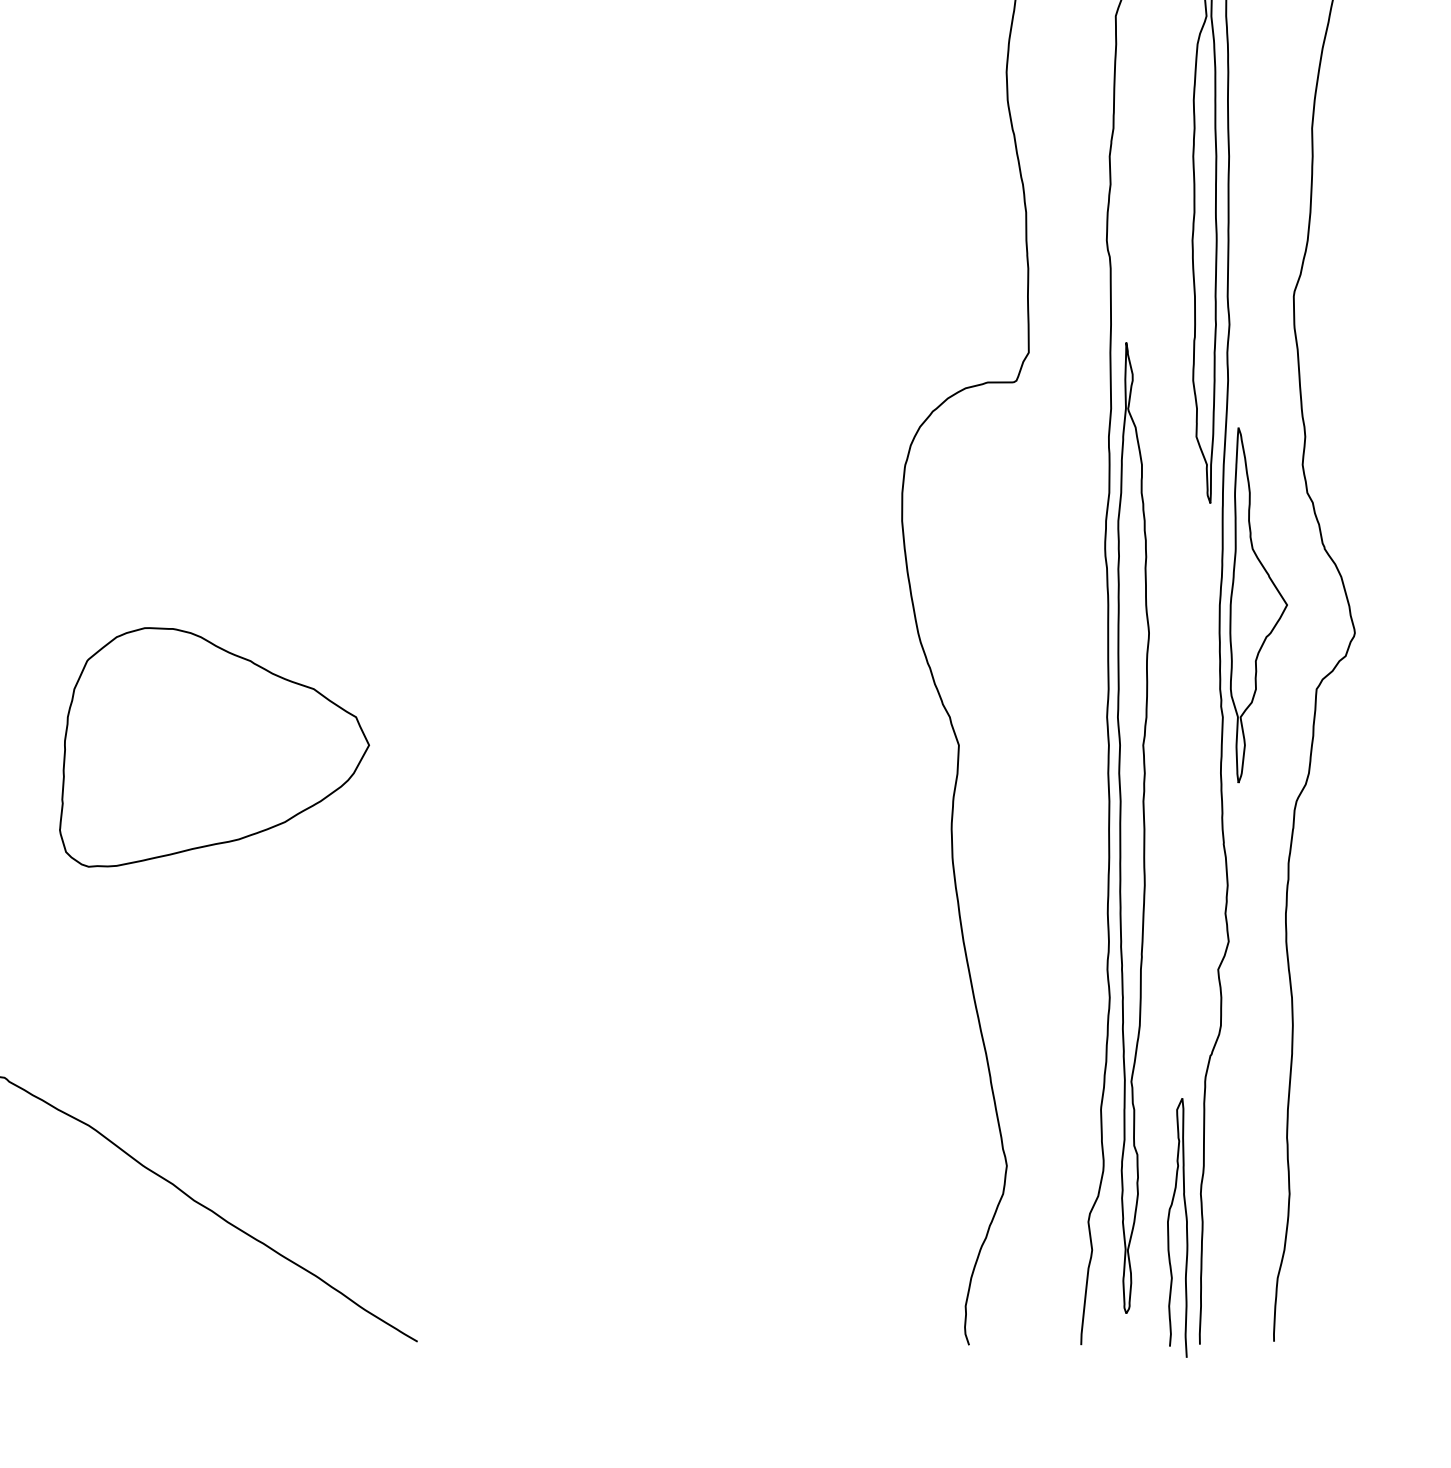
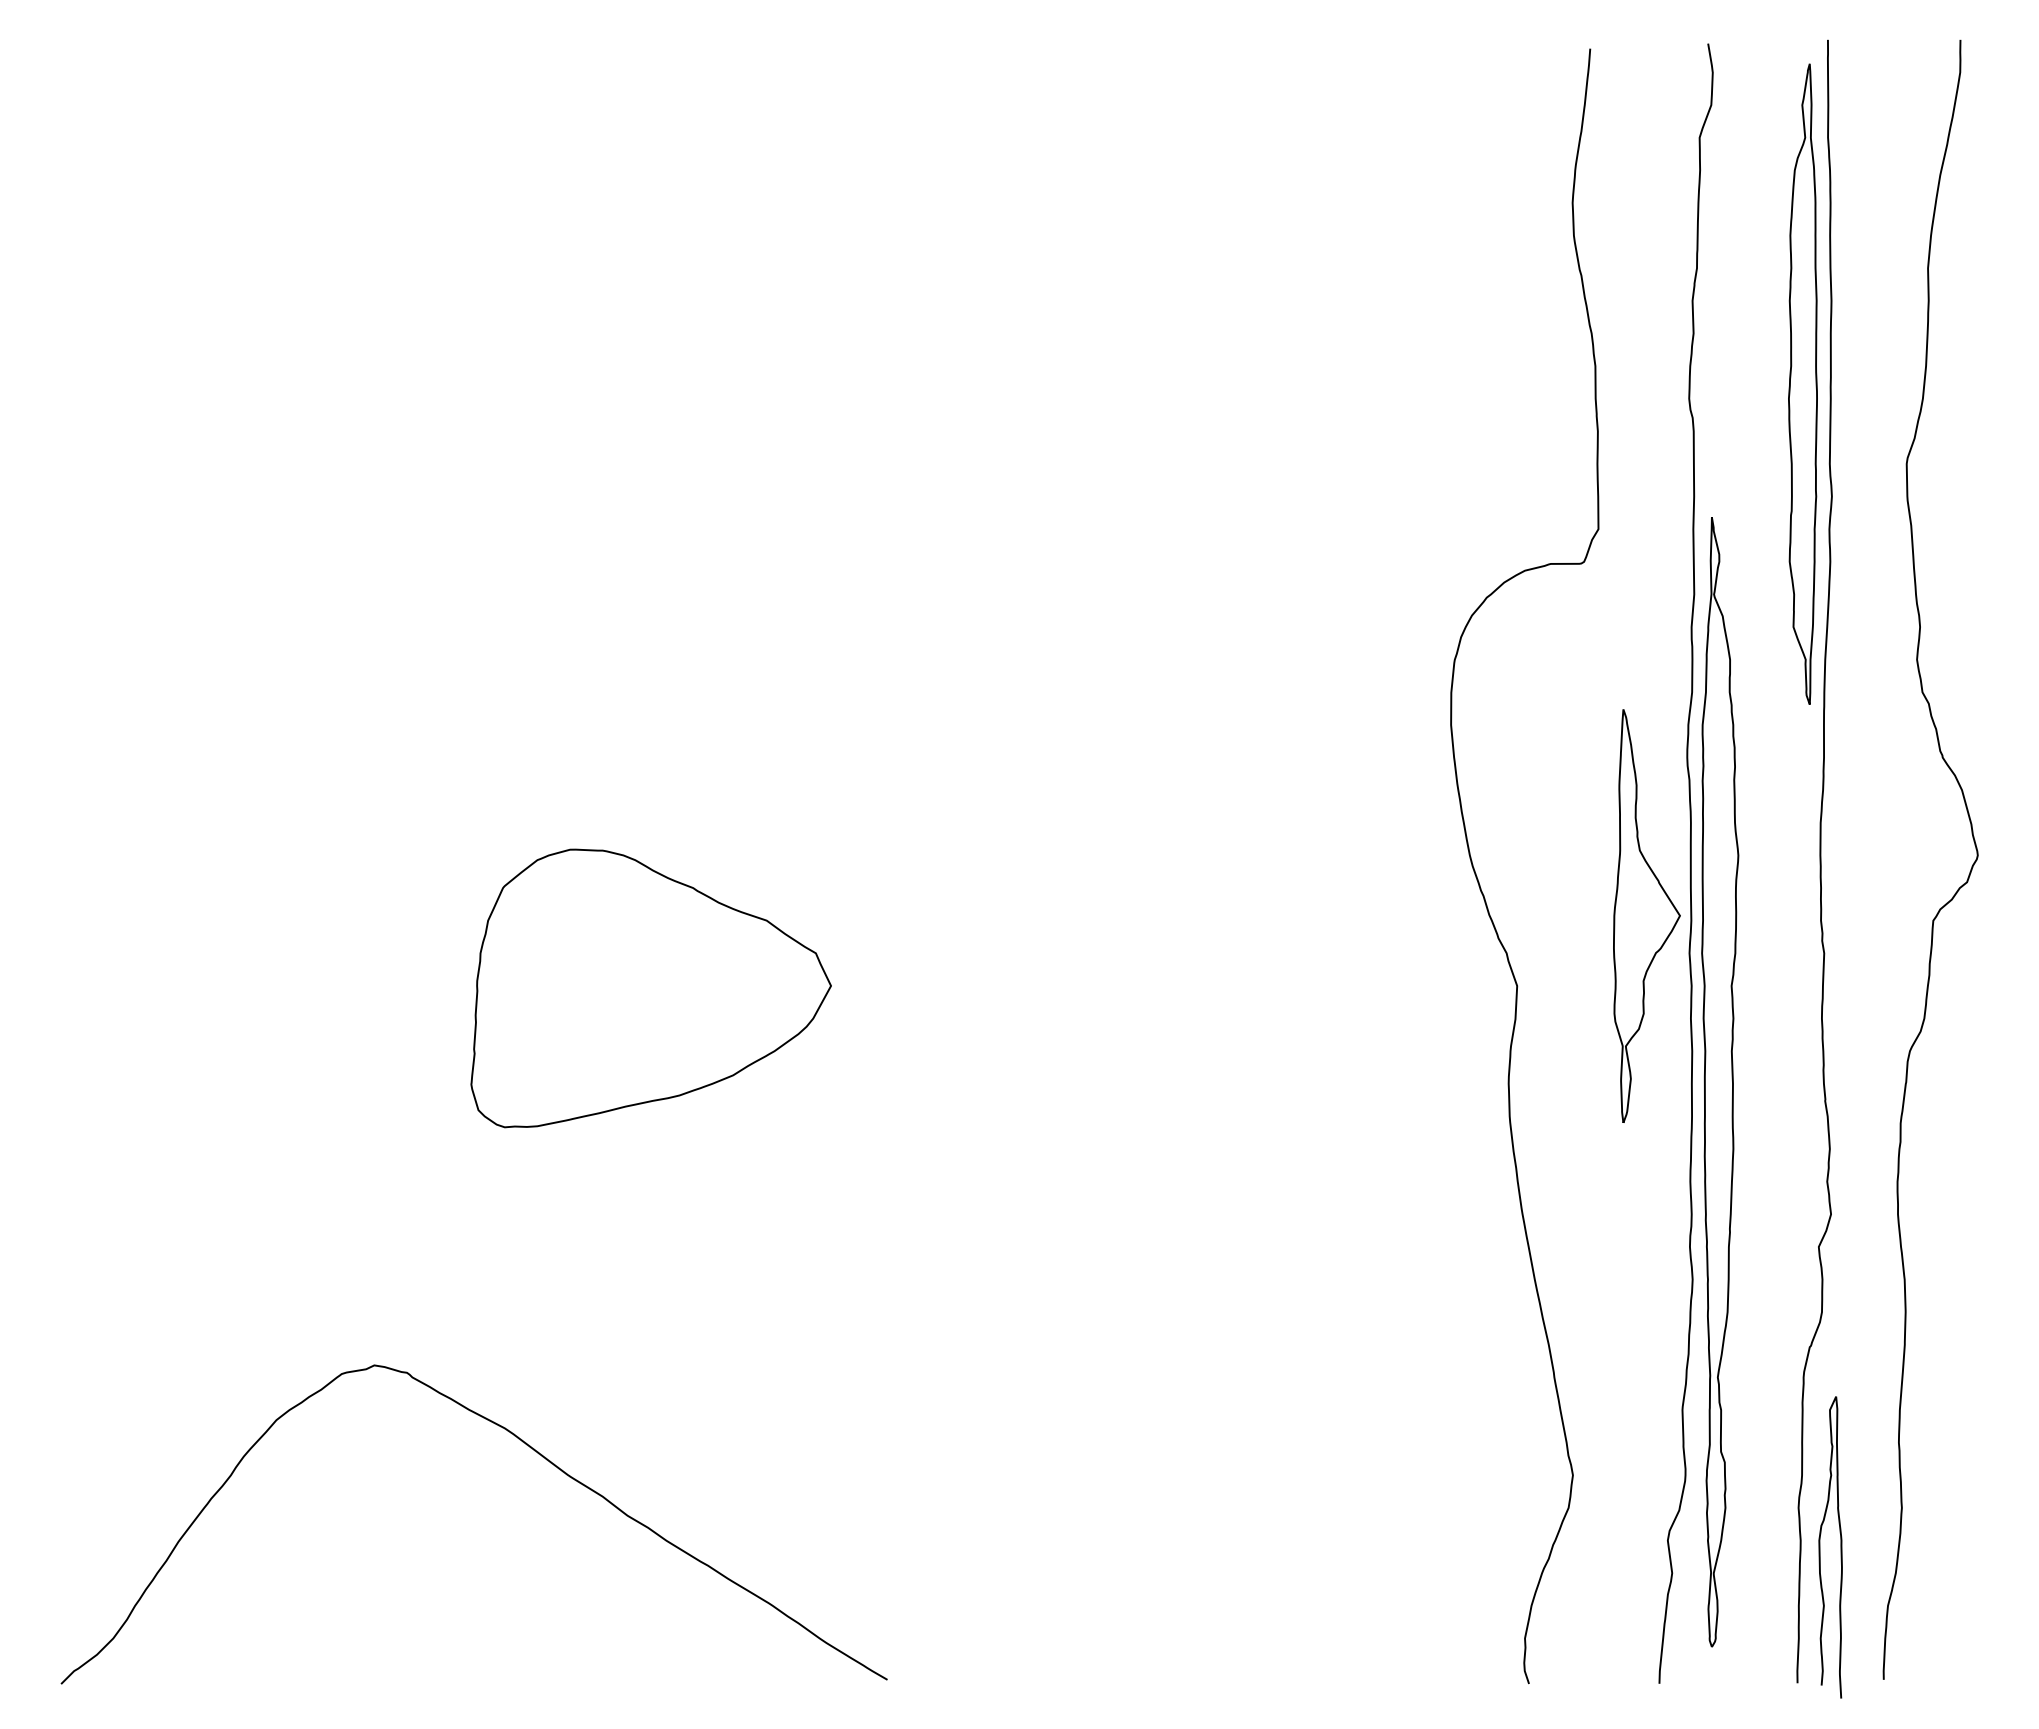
part: (1258, 604) -> (1646, 915), moved
curve: (1168, 1227) -> (1820, 1547), moved

